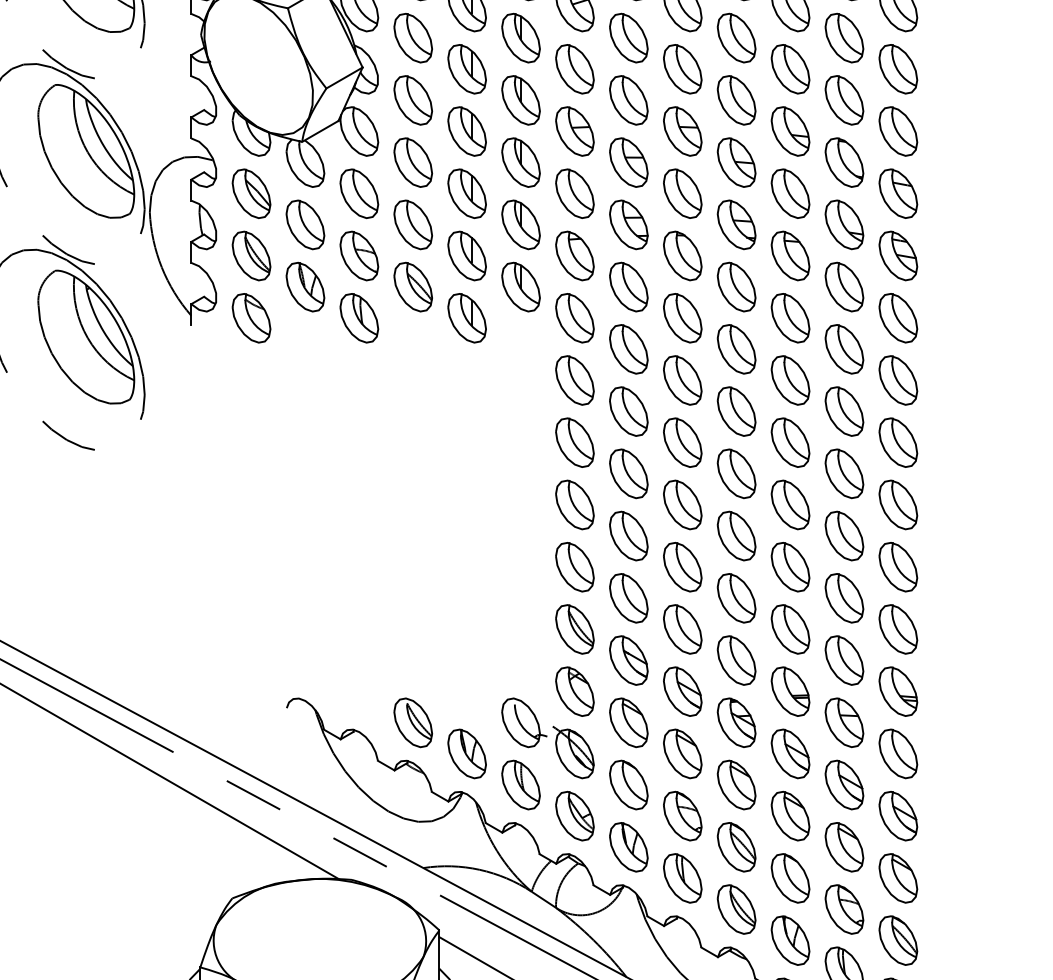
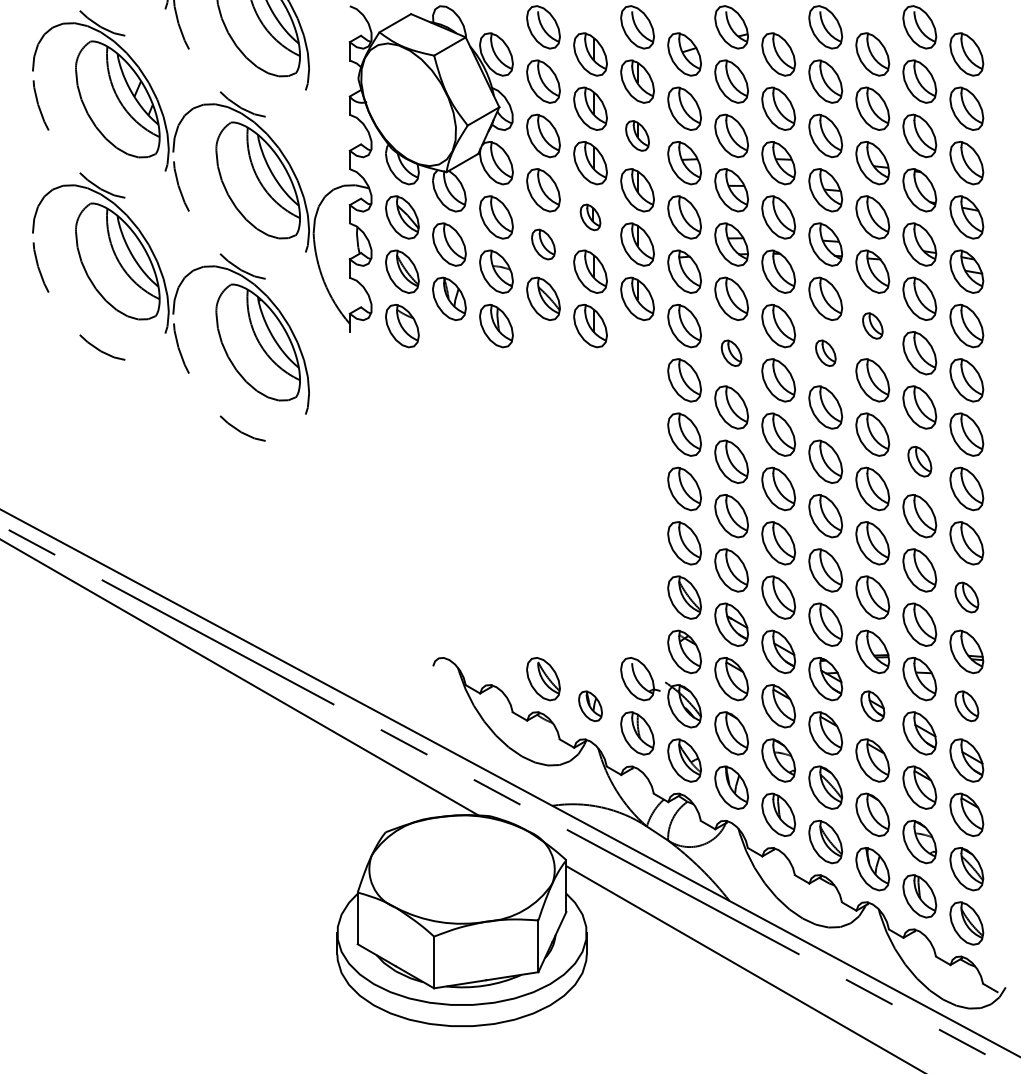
part: (520, 99) -> (637, 135), size x0.7
part: (467, 193) -> (590, 217), size x0.6
part: (413, 224) -> (543, 244), size x0.7
part: (790, 317) -> (872, 325), size x0.6
part: (628, 349) -> (731, 353), size x0.6
part: (736, 349) -> (825, 353), size x0.6
part: (844, 473) -> (919, 461), size x0.7
part: (897, 629) -> (966, 597), size x0.7
part: (467, 754) -> (590, 706), size x0.7
part: (790, 754) -> (872, 706), size x0.7
part: (897, 754) -> (966, 706), size x0.7

